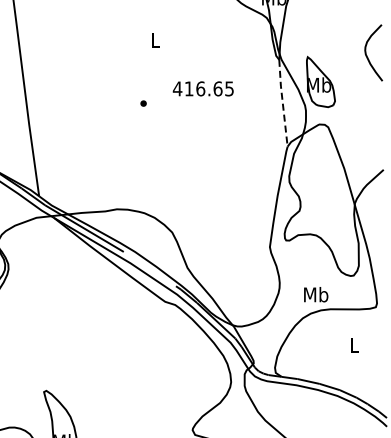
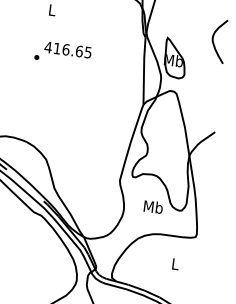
text: (202, 88) -> (67, 49), moved
line: (282, 102) -> (143, 70), dashed -> solid
text: (316, 294) -> (153, 207), moved

